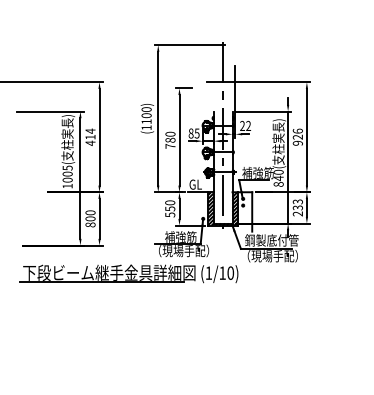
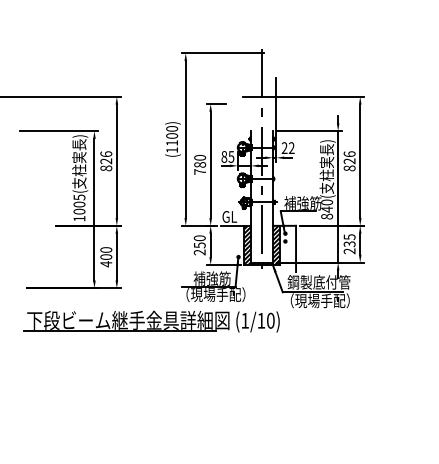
text: (90, 137) -> (106, 161), 414 -> 826
text: (297, 143) -> (349, 168), 926 -> 826
text: (296, 201) -> (348, 236), 233 -> 235
text: (169, 214) -> (199, 252), 550 -> 250
text: (90, 225) -> (106, 264), 800 -> 400

